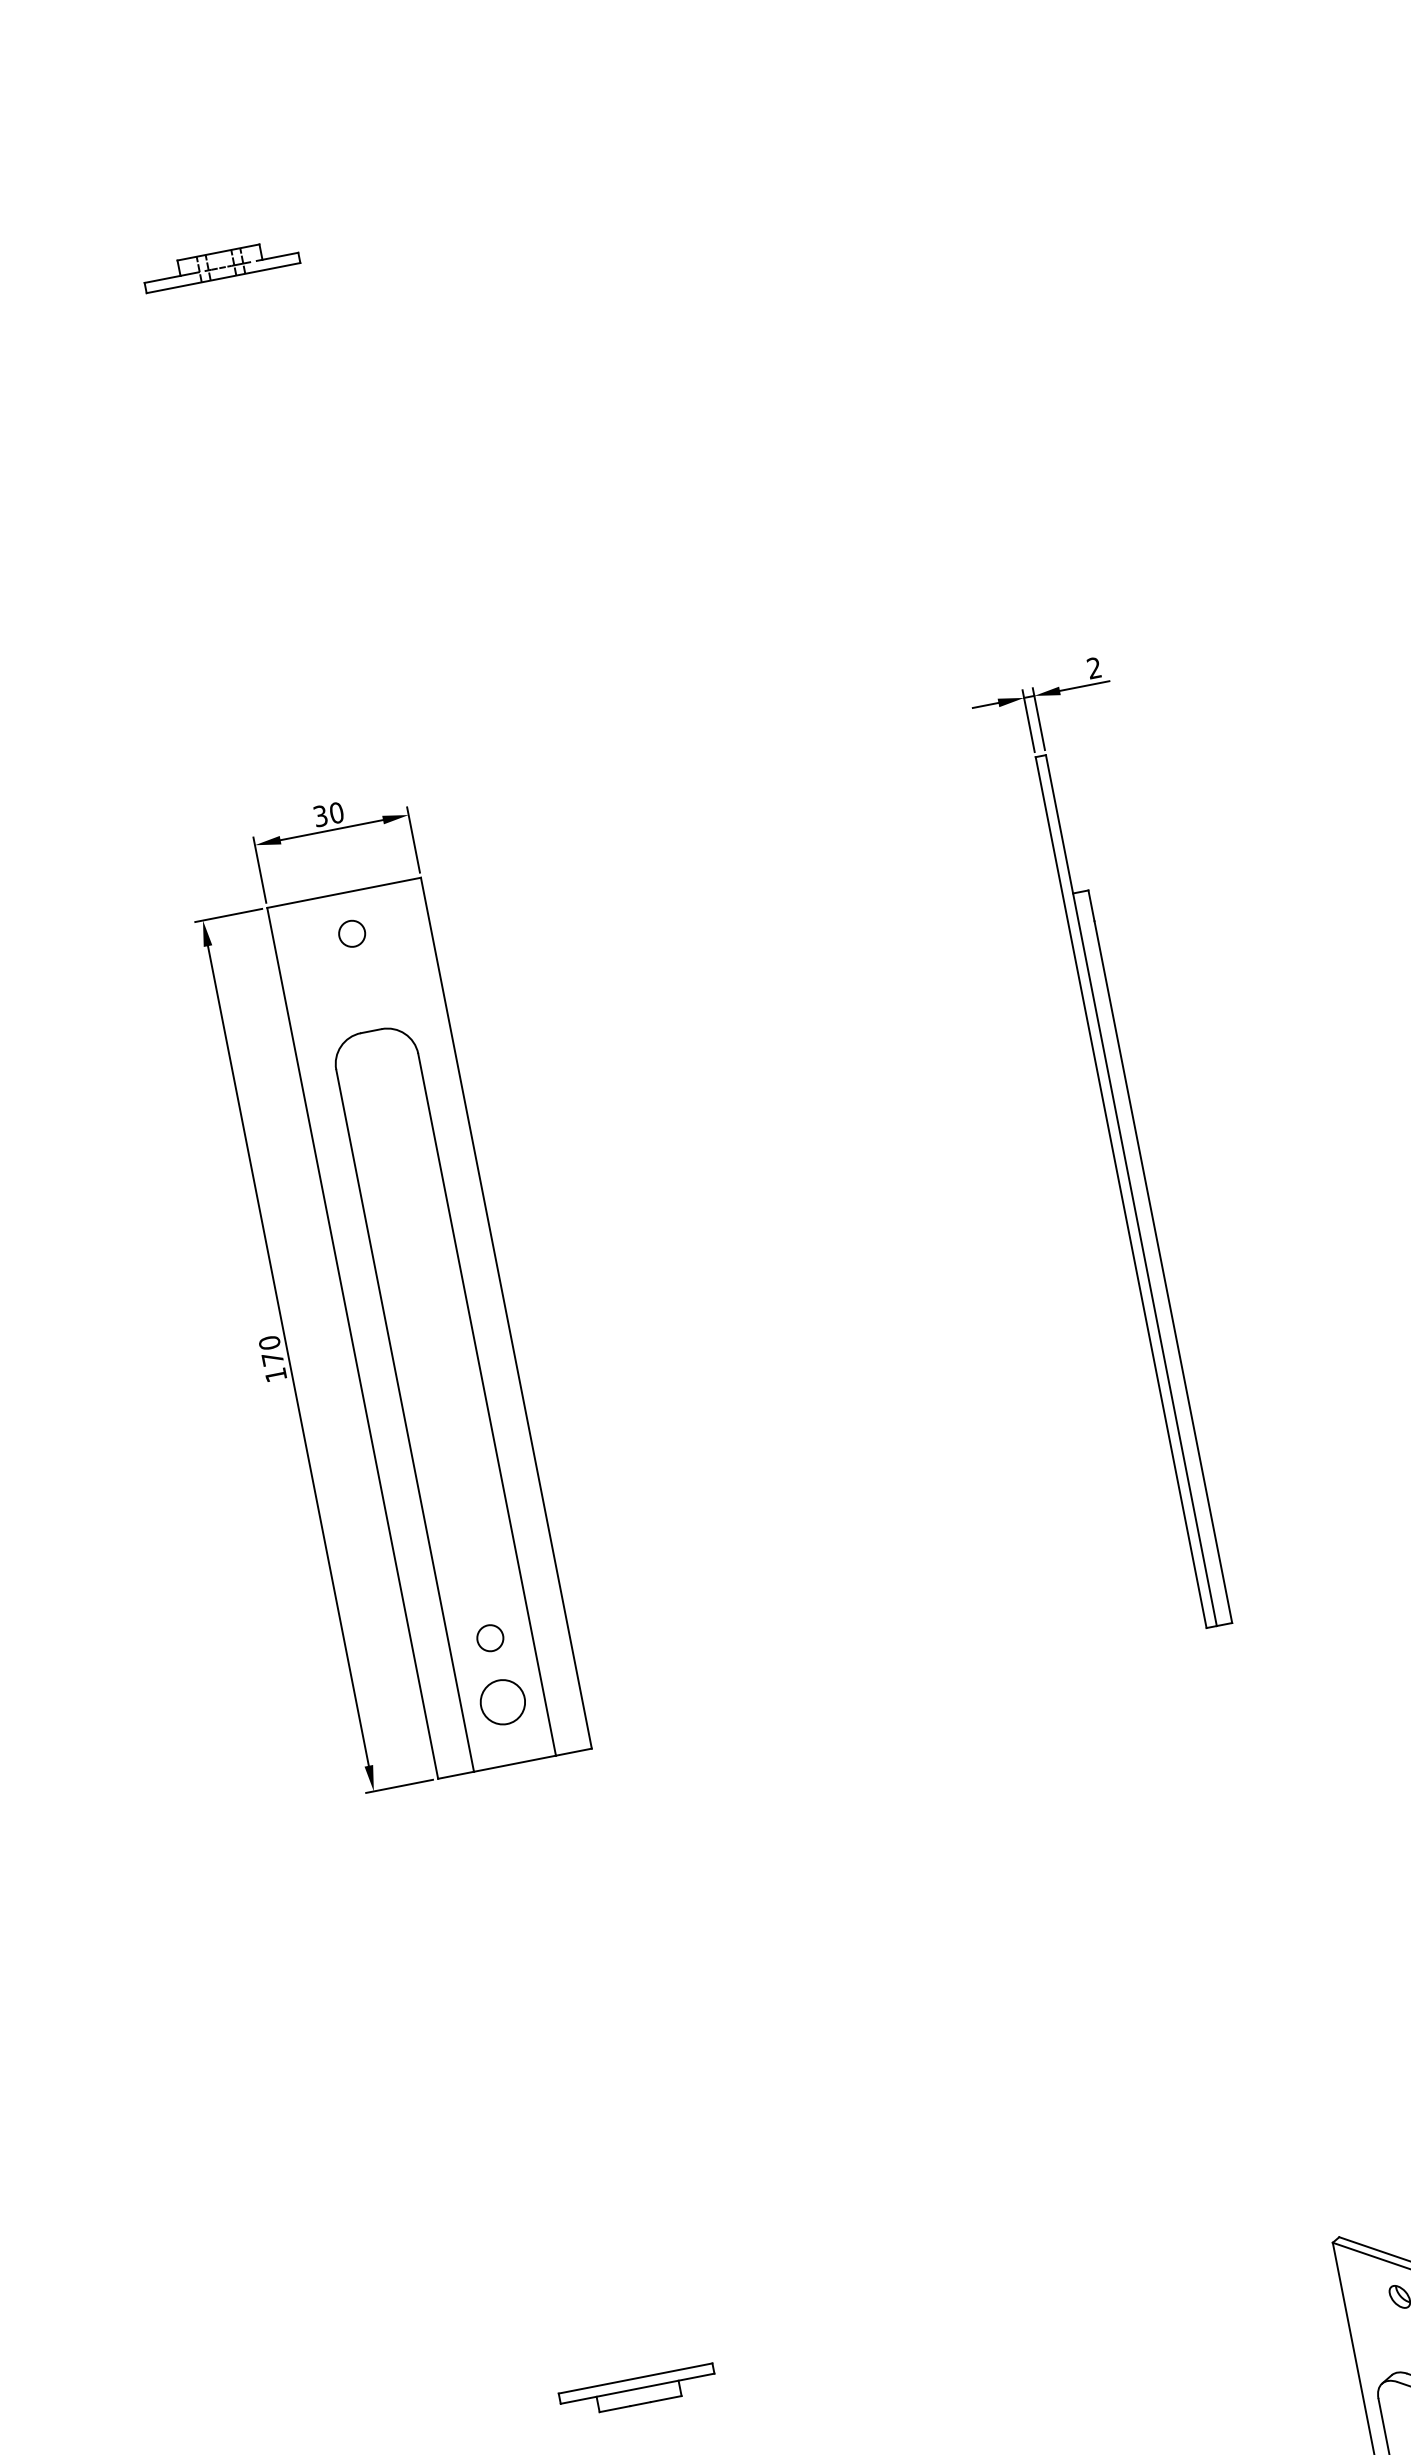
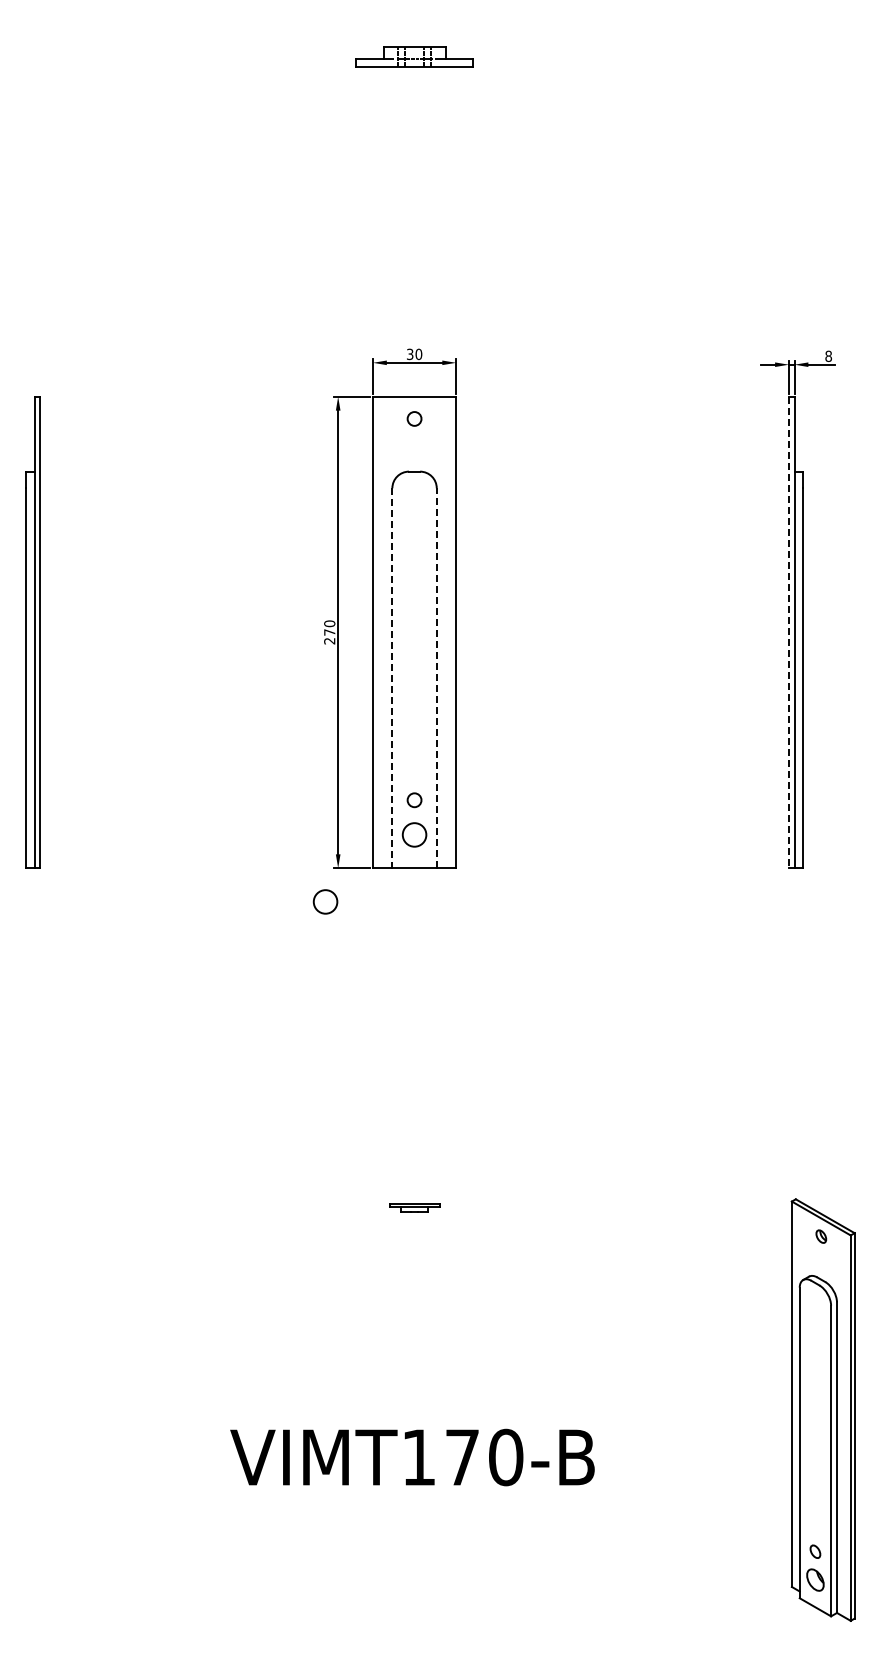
part: (220, 264) -> (414, 56), size x1.4
text: (1094, 668) -> (828, 356), 2 -> 8
line: (1120, 1192) -> (788, 632), solid -> dashed
text: (275, 1375) -> (329, 641), 170 -> 270
line: (486, 1405) -> (436, 678), solid -> dashed
line: (405, 1421) -> (392, 678), solid -> dashed
circle: (362, 1857) -> (325, 901), added
part: (637, 2390) -> (414, 1207), size x0.6

